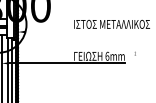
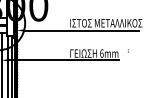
line: (84, 32) -> (80, 30), added

